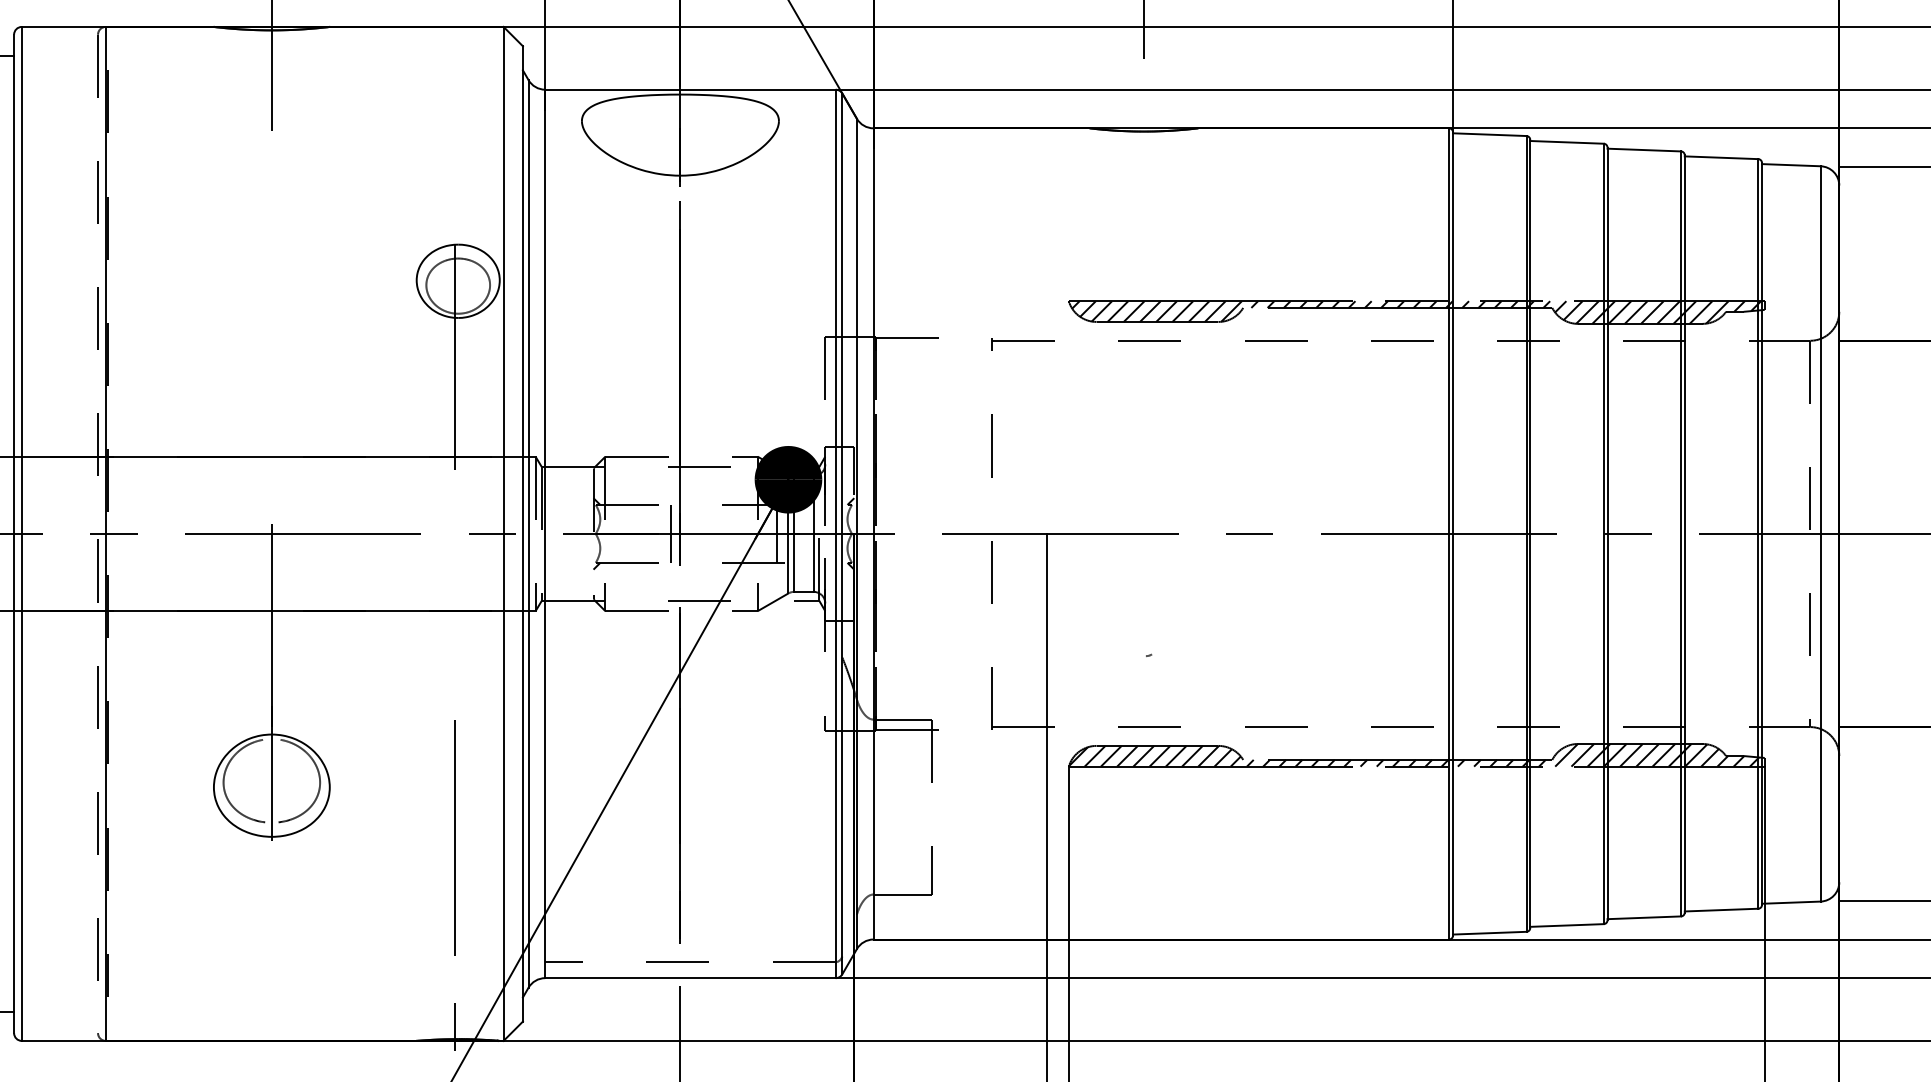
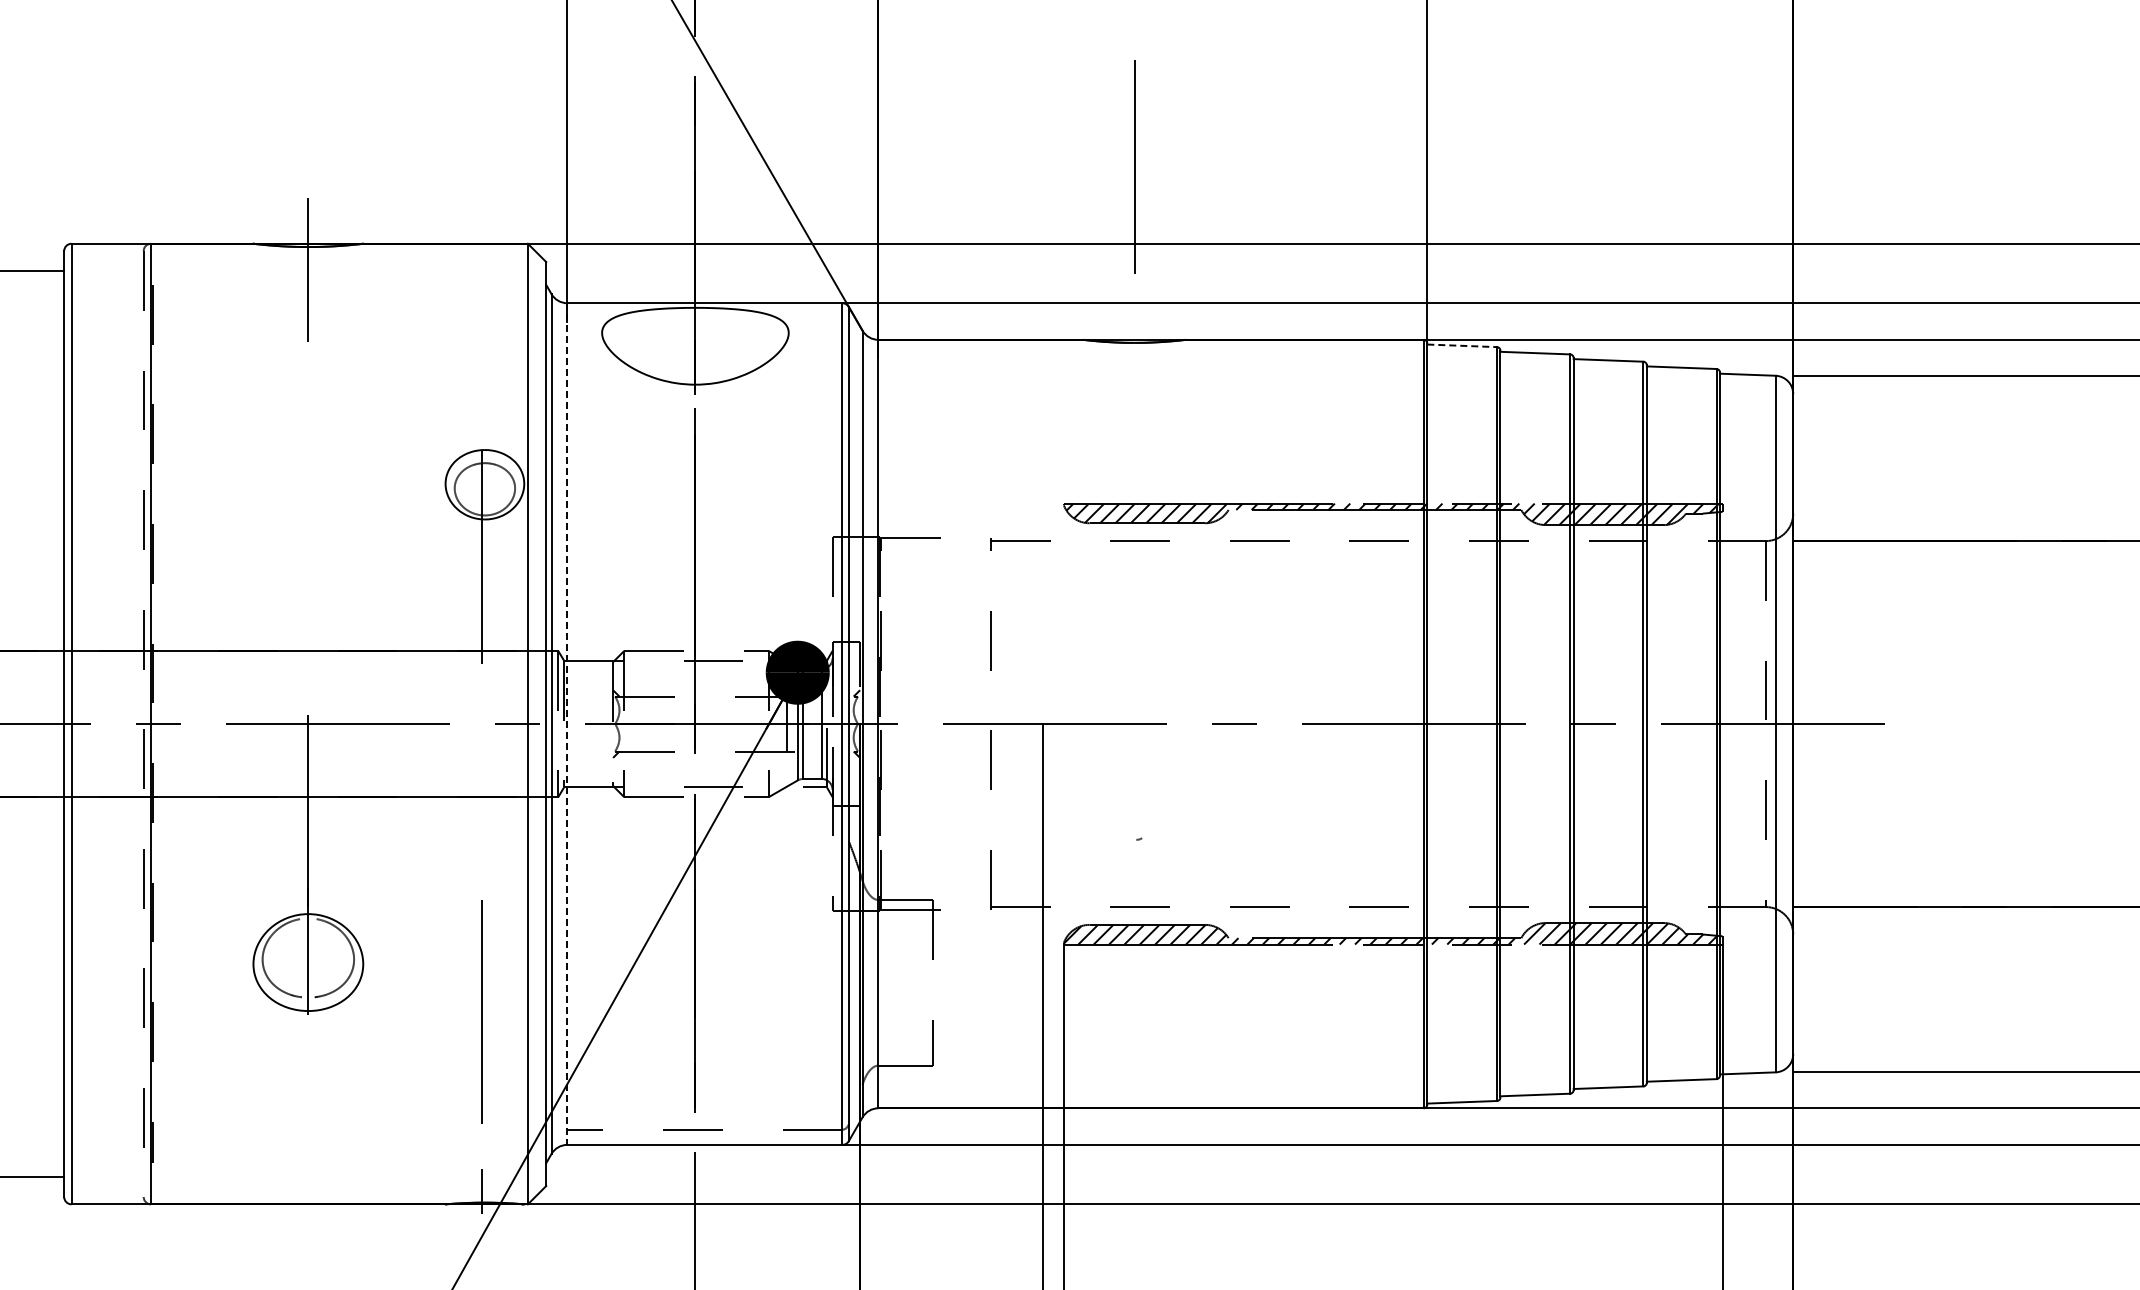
line: (1490, 134) -> (1462, 345), solid -> dashed
line: (671, 533) -> (686, 723), removed
line: (545, 534) -> (567, 724), solid -> dashed

